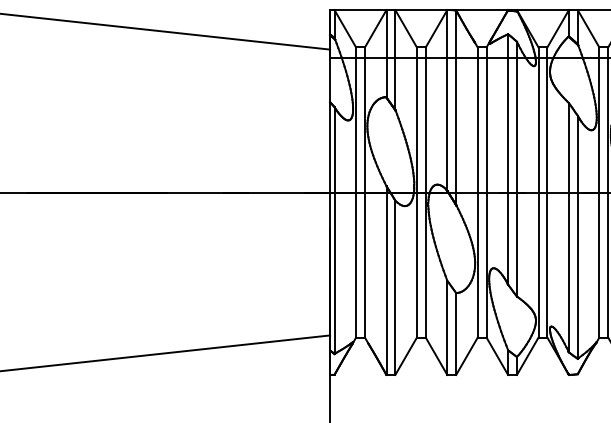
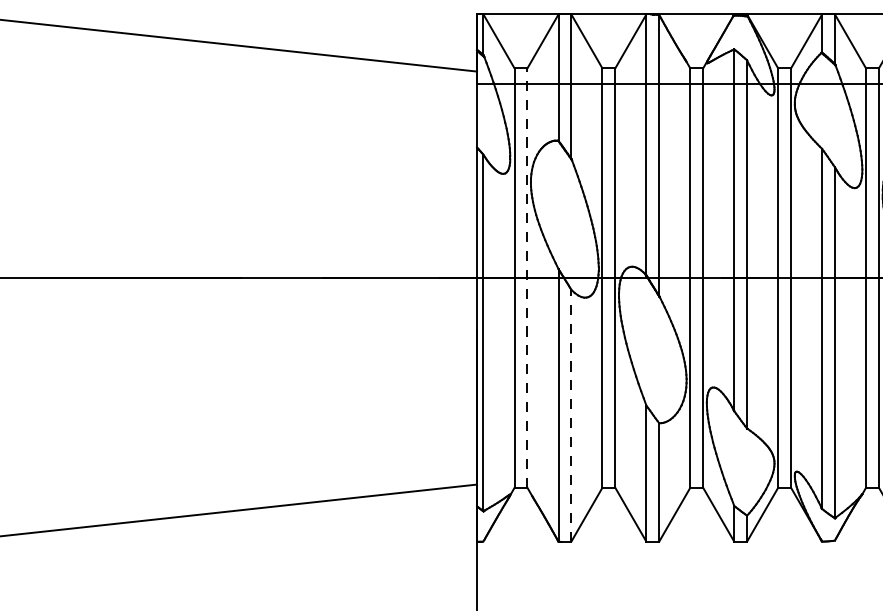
line: (364, 192) -> (526, 278), solid -> dashed
line: (395, 287) -> (571, 415), solid -> dashed

